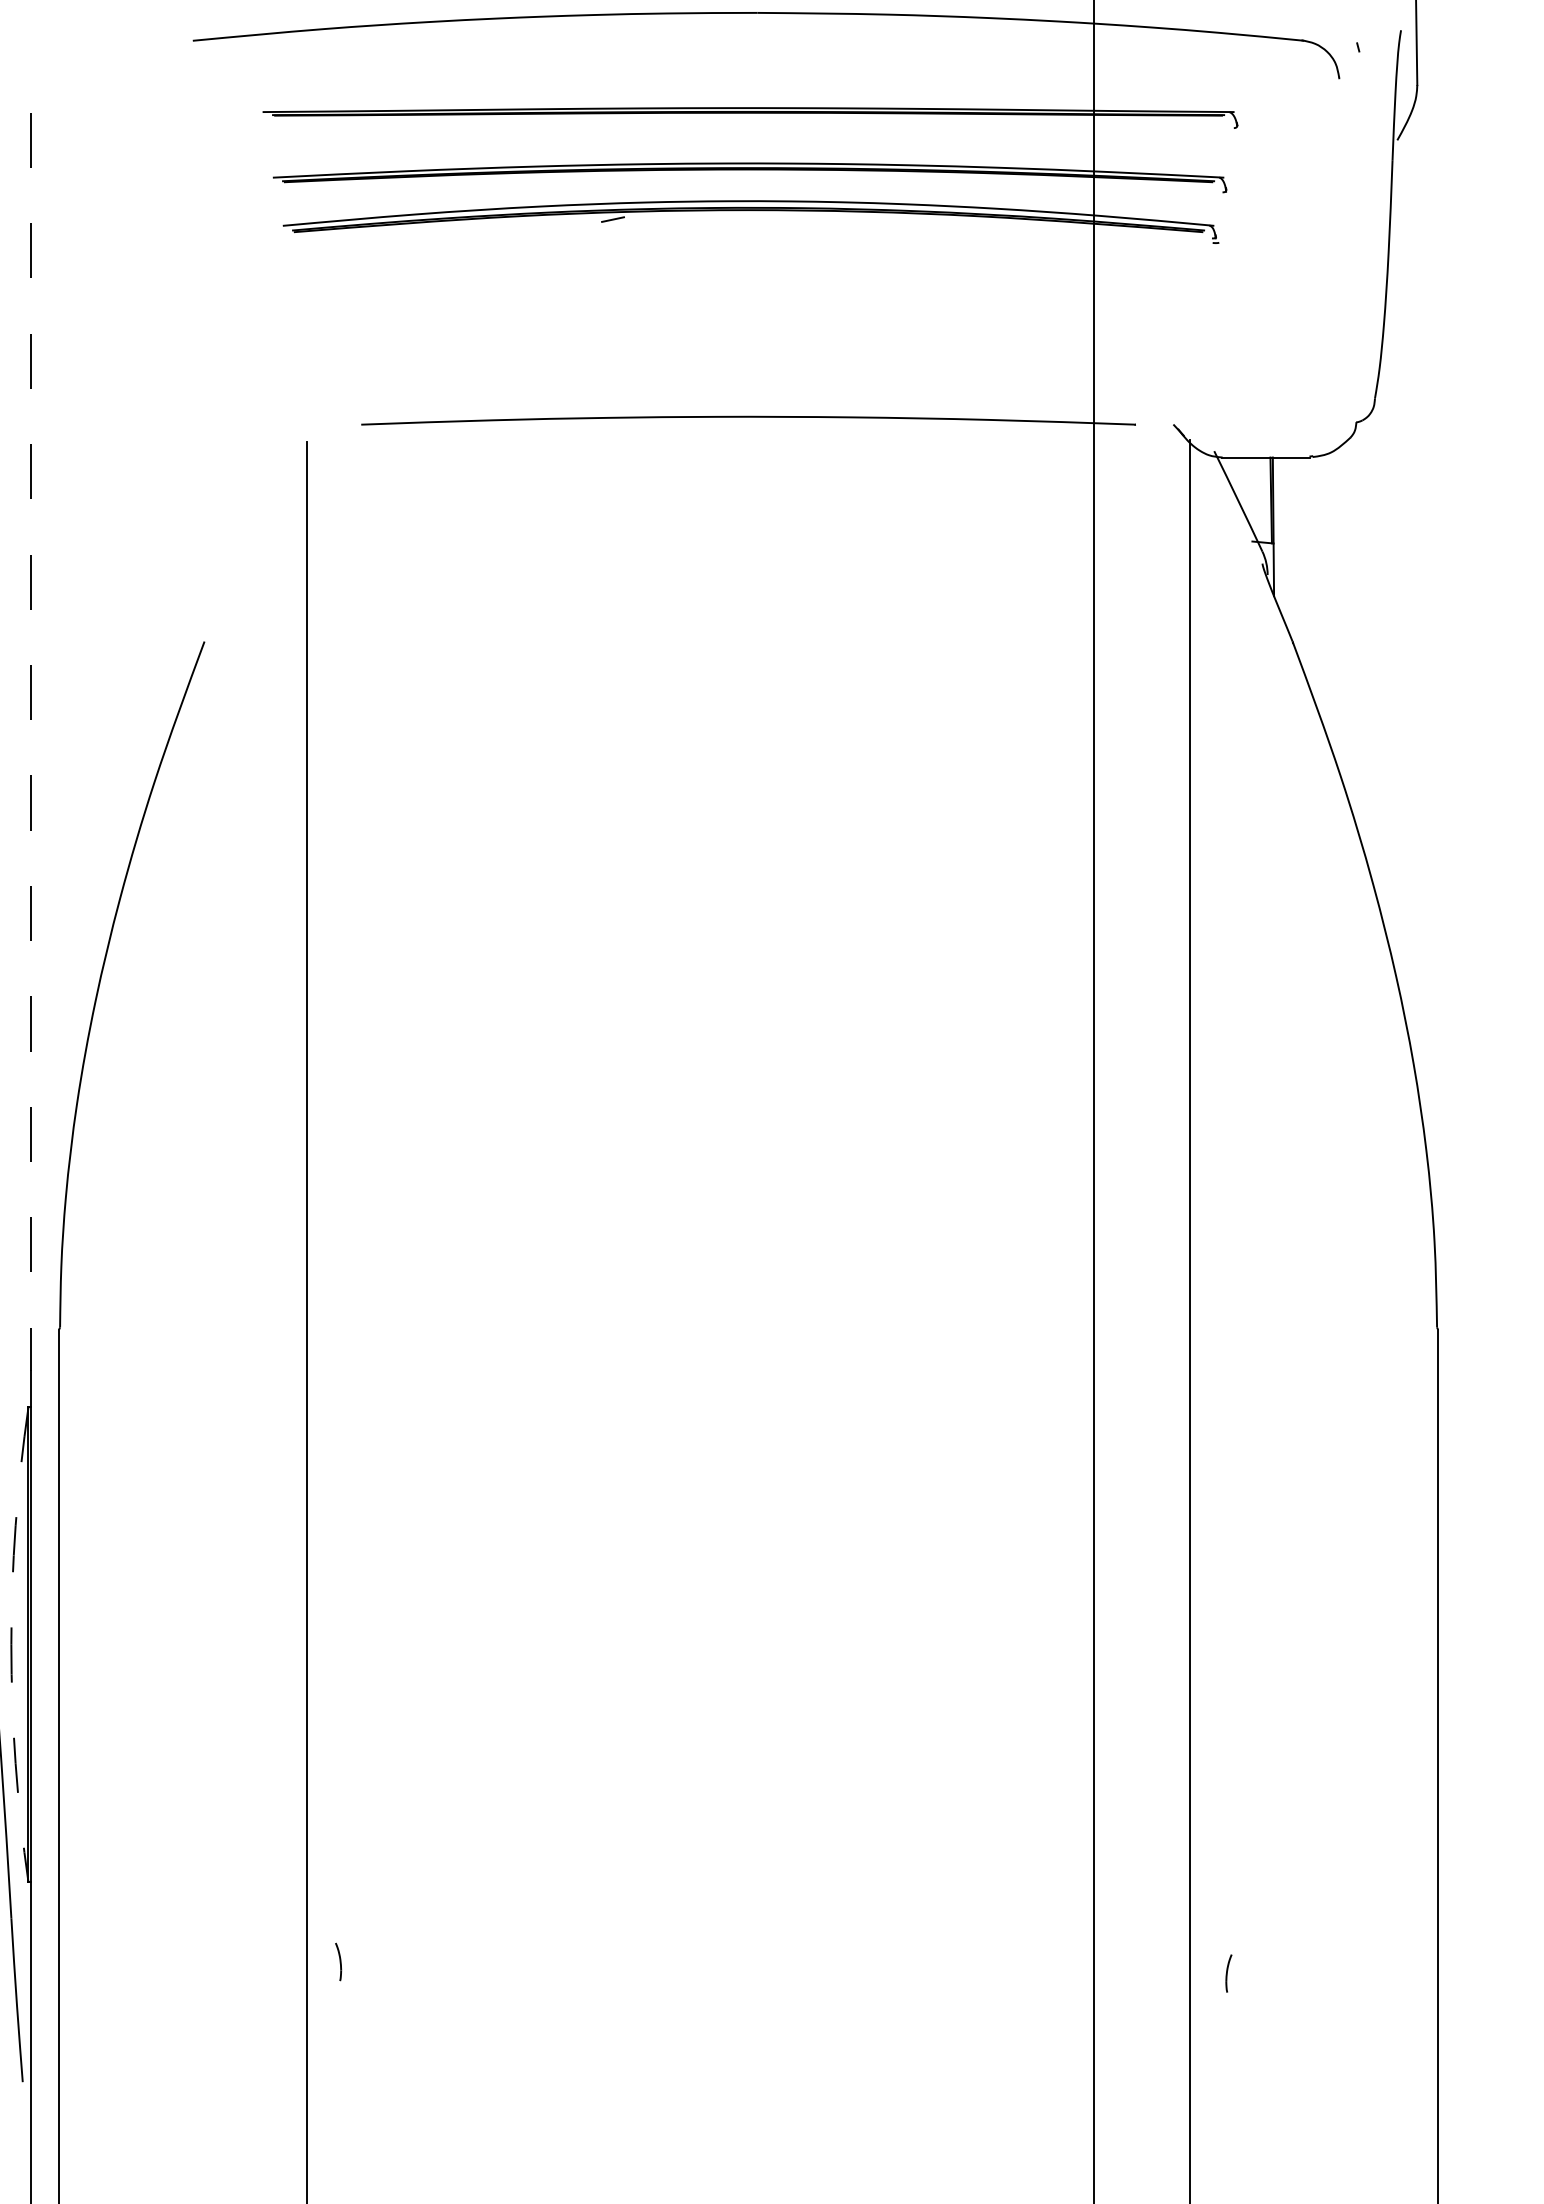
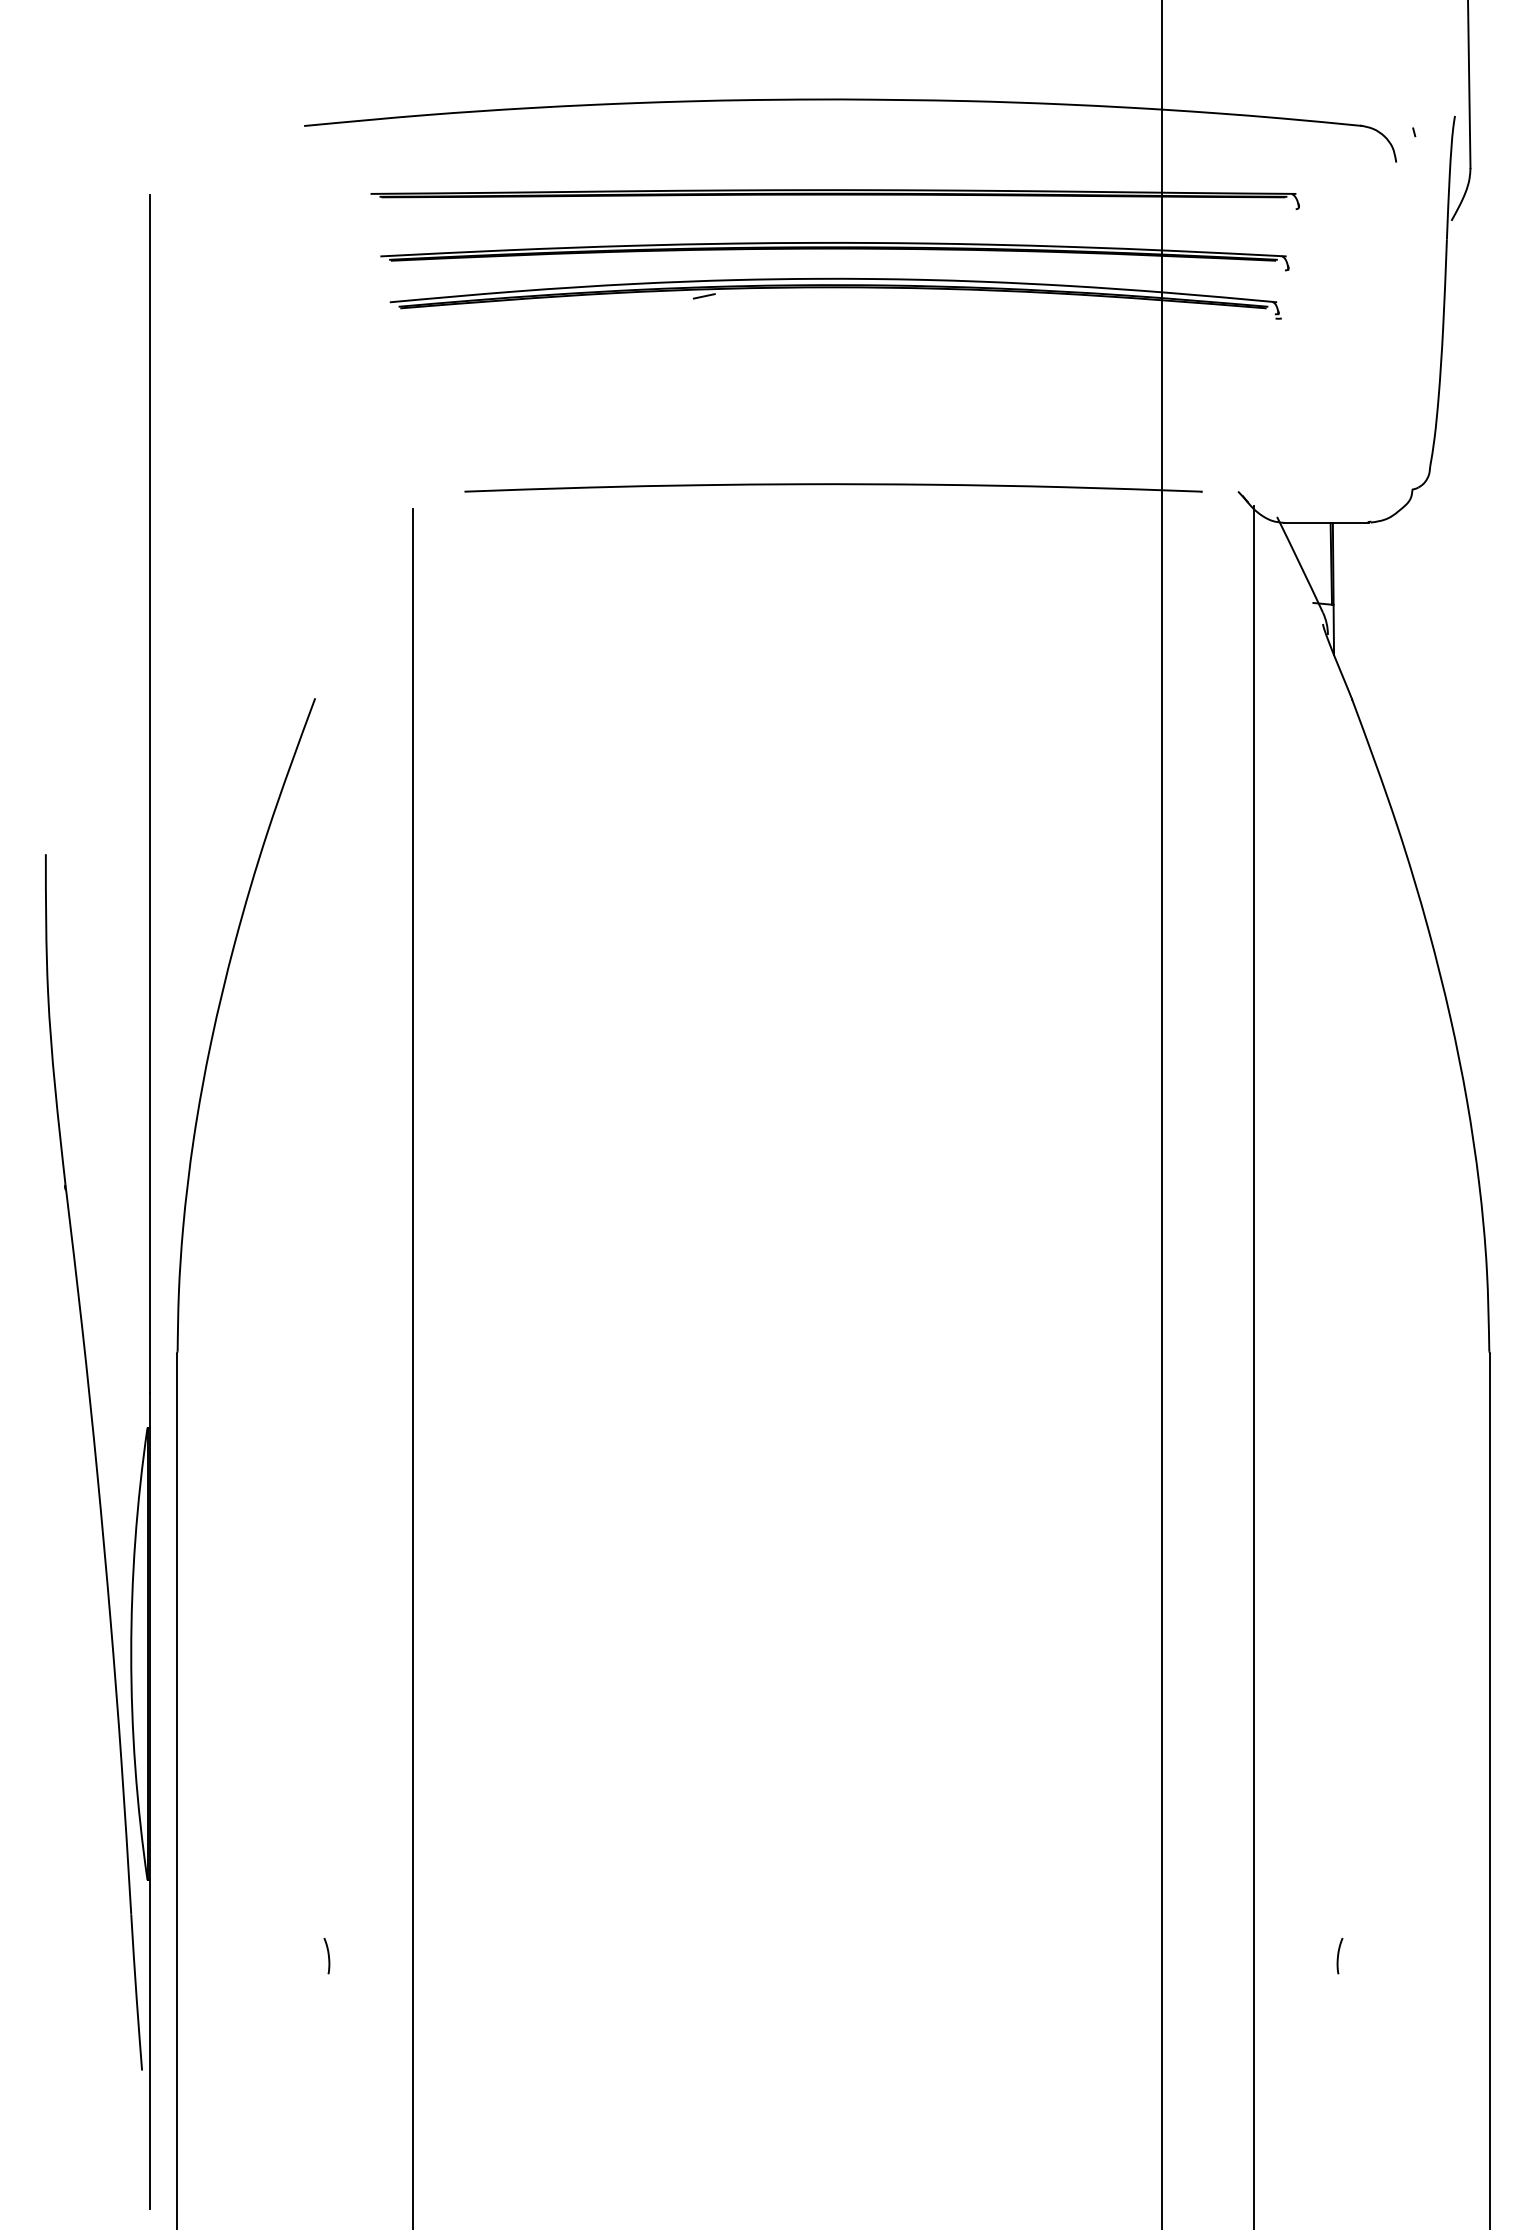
line: (30, 742) -> (149, 794), dashed -> solid
arc: (11, 1644) -> (131, 1653), dashed -> solid
part: (338, 1962) -> (326, 1956), moved
part: (1228, 1973) -> (1339, 1956), moved

